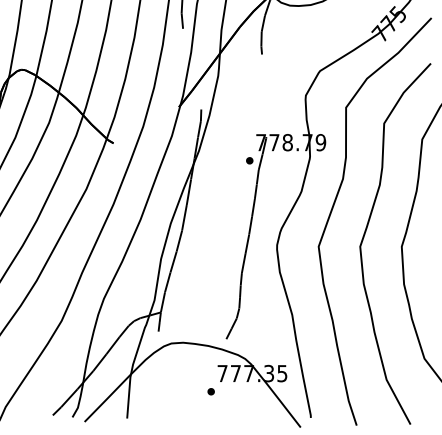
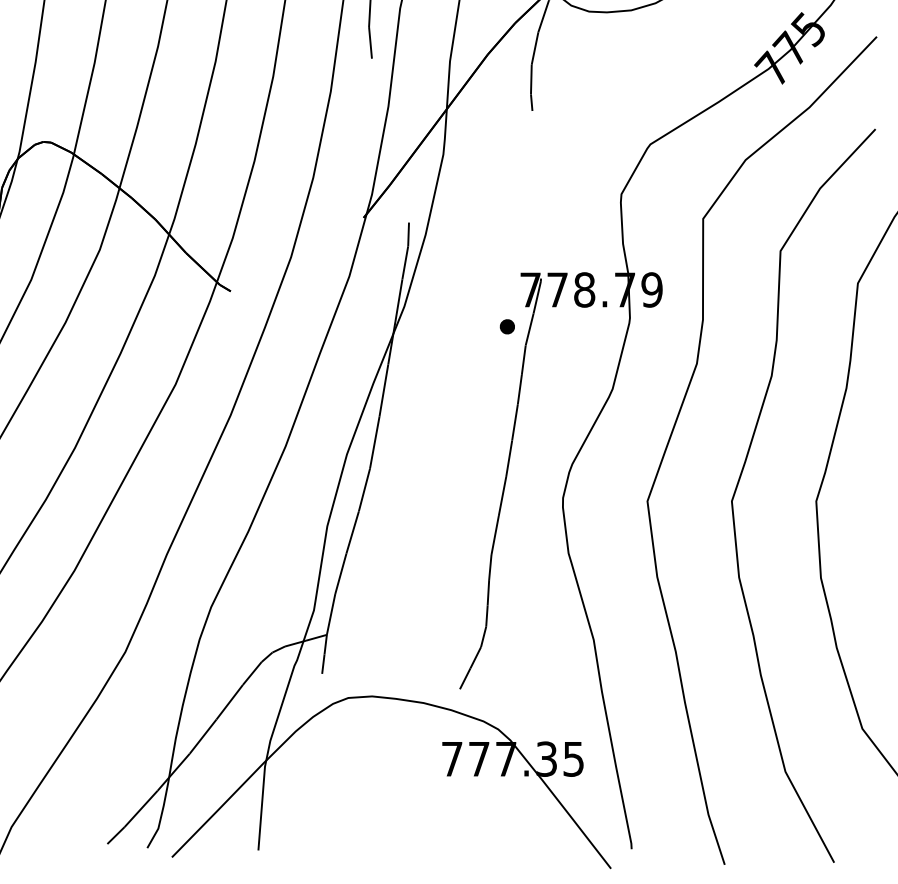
part: (210, 391) -> (427, 795), removed

